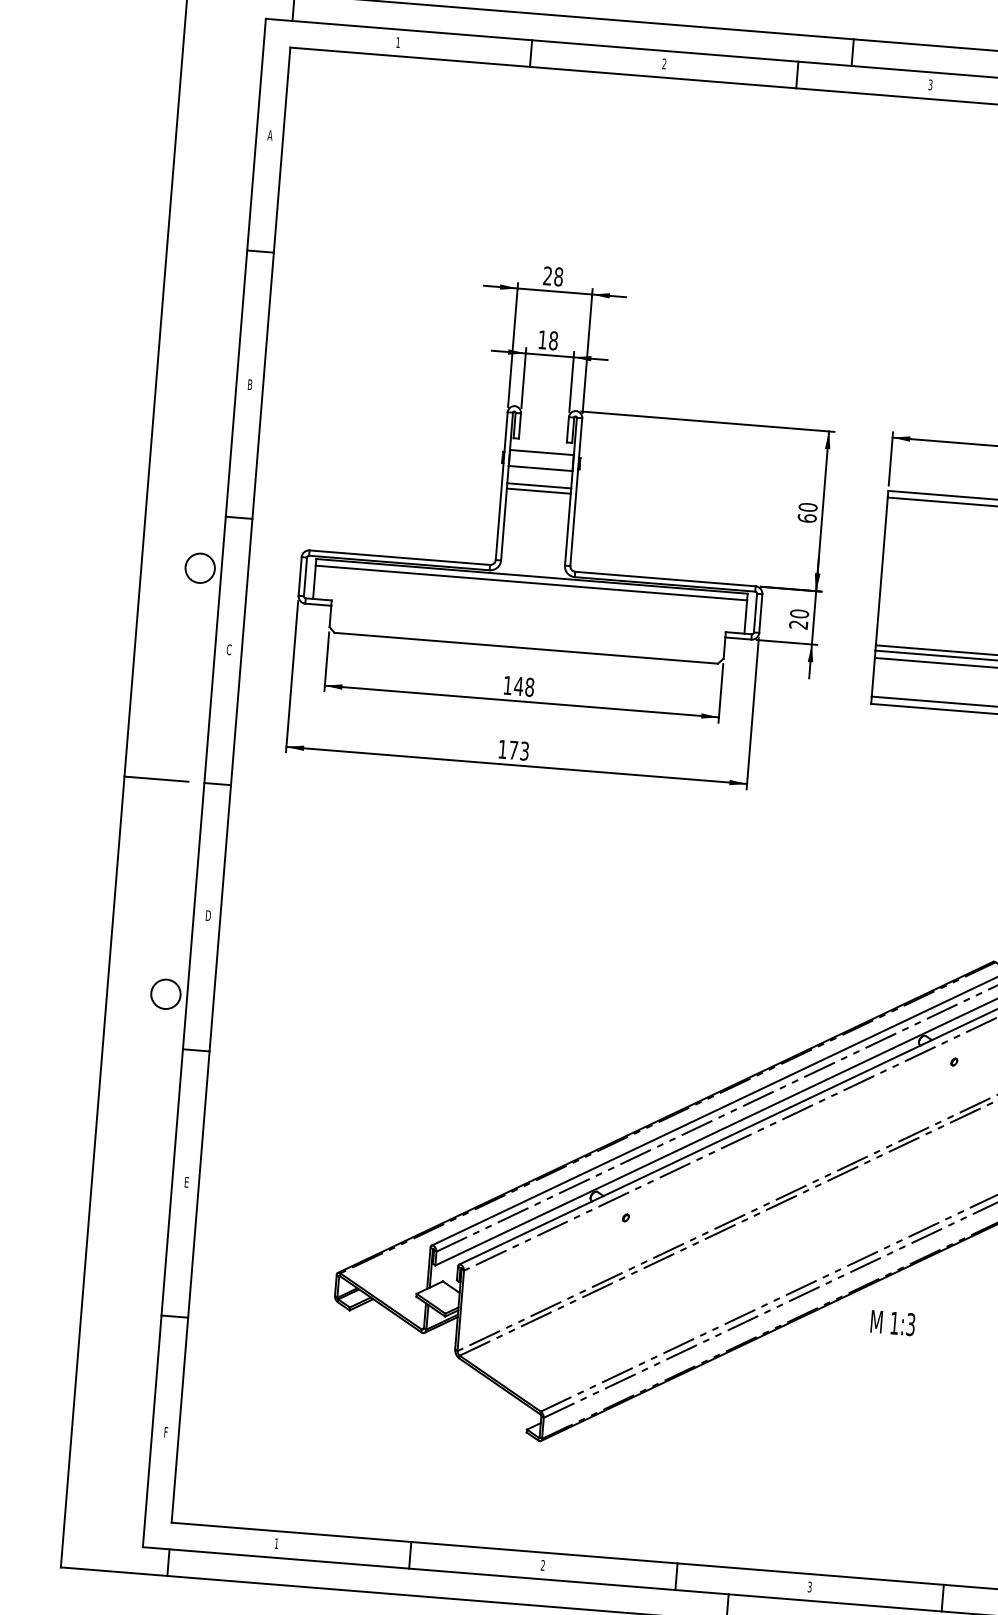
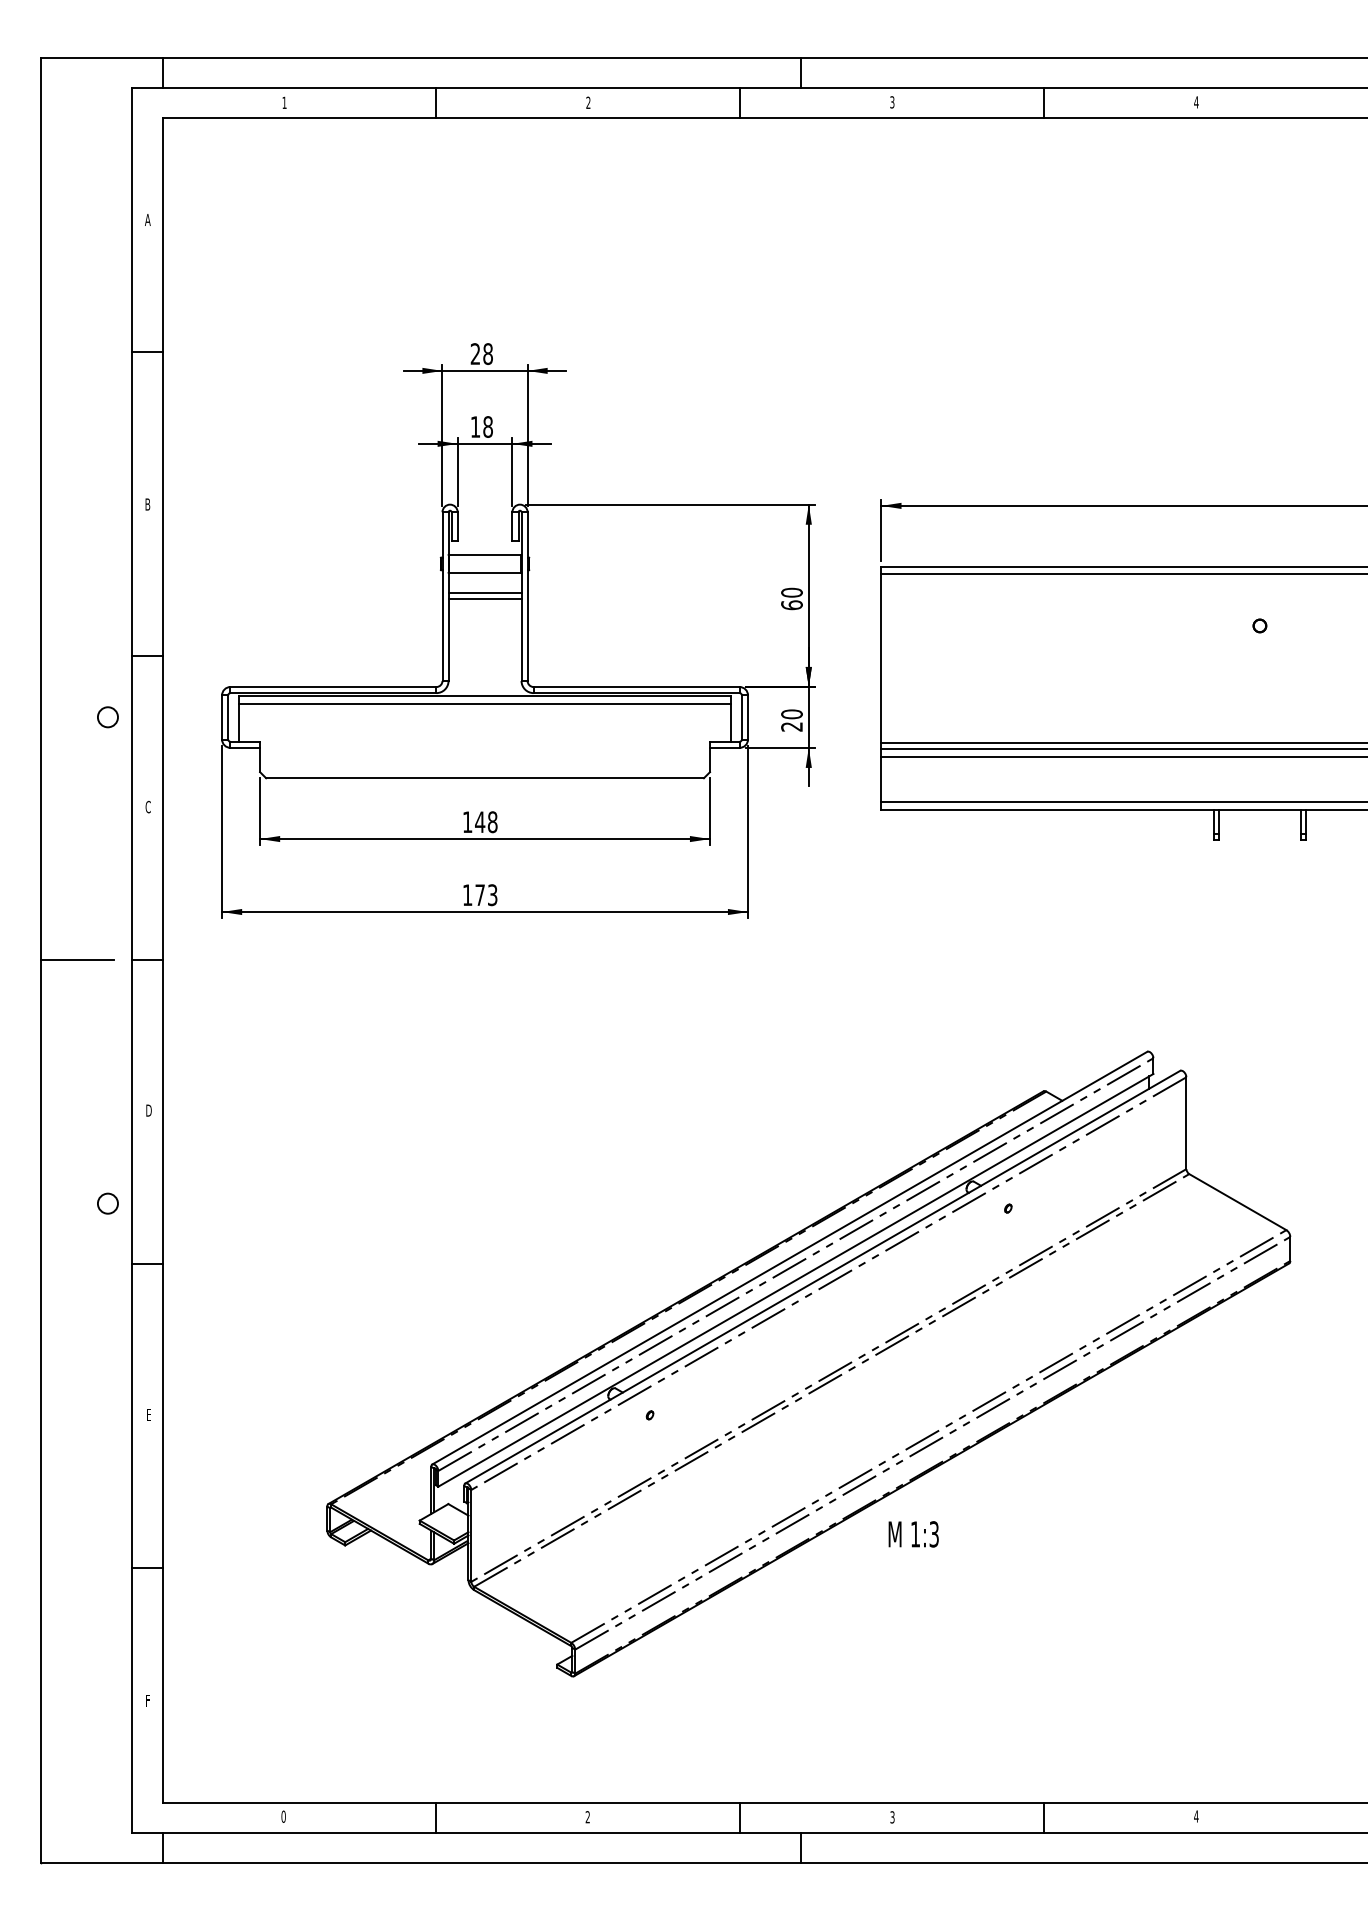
circle: (199, 568) -> (107, 717), size x0.6
circle: (165, 994) -> (107, 1203), size x0.6
text: (892, 1323) -> (913, 1534), moved
text: (276, 1543) -> (283, 1816), 1 -> 0

